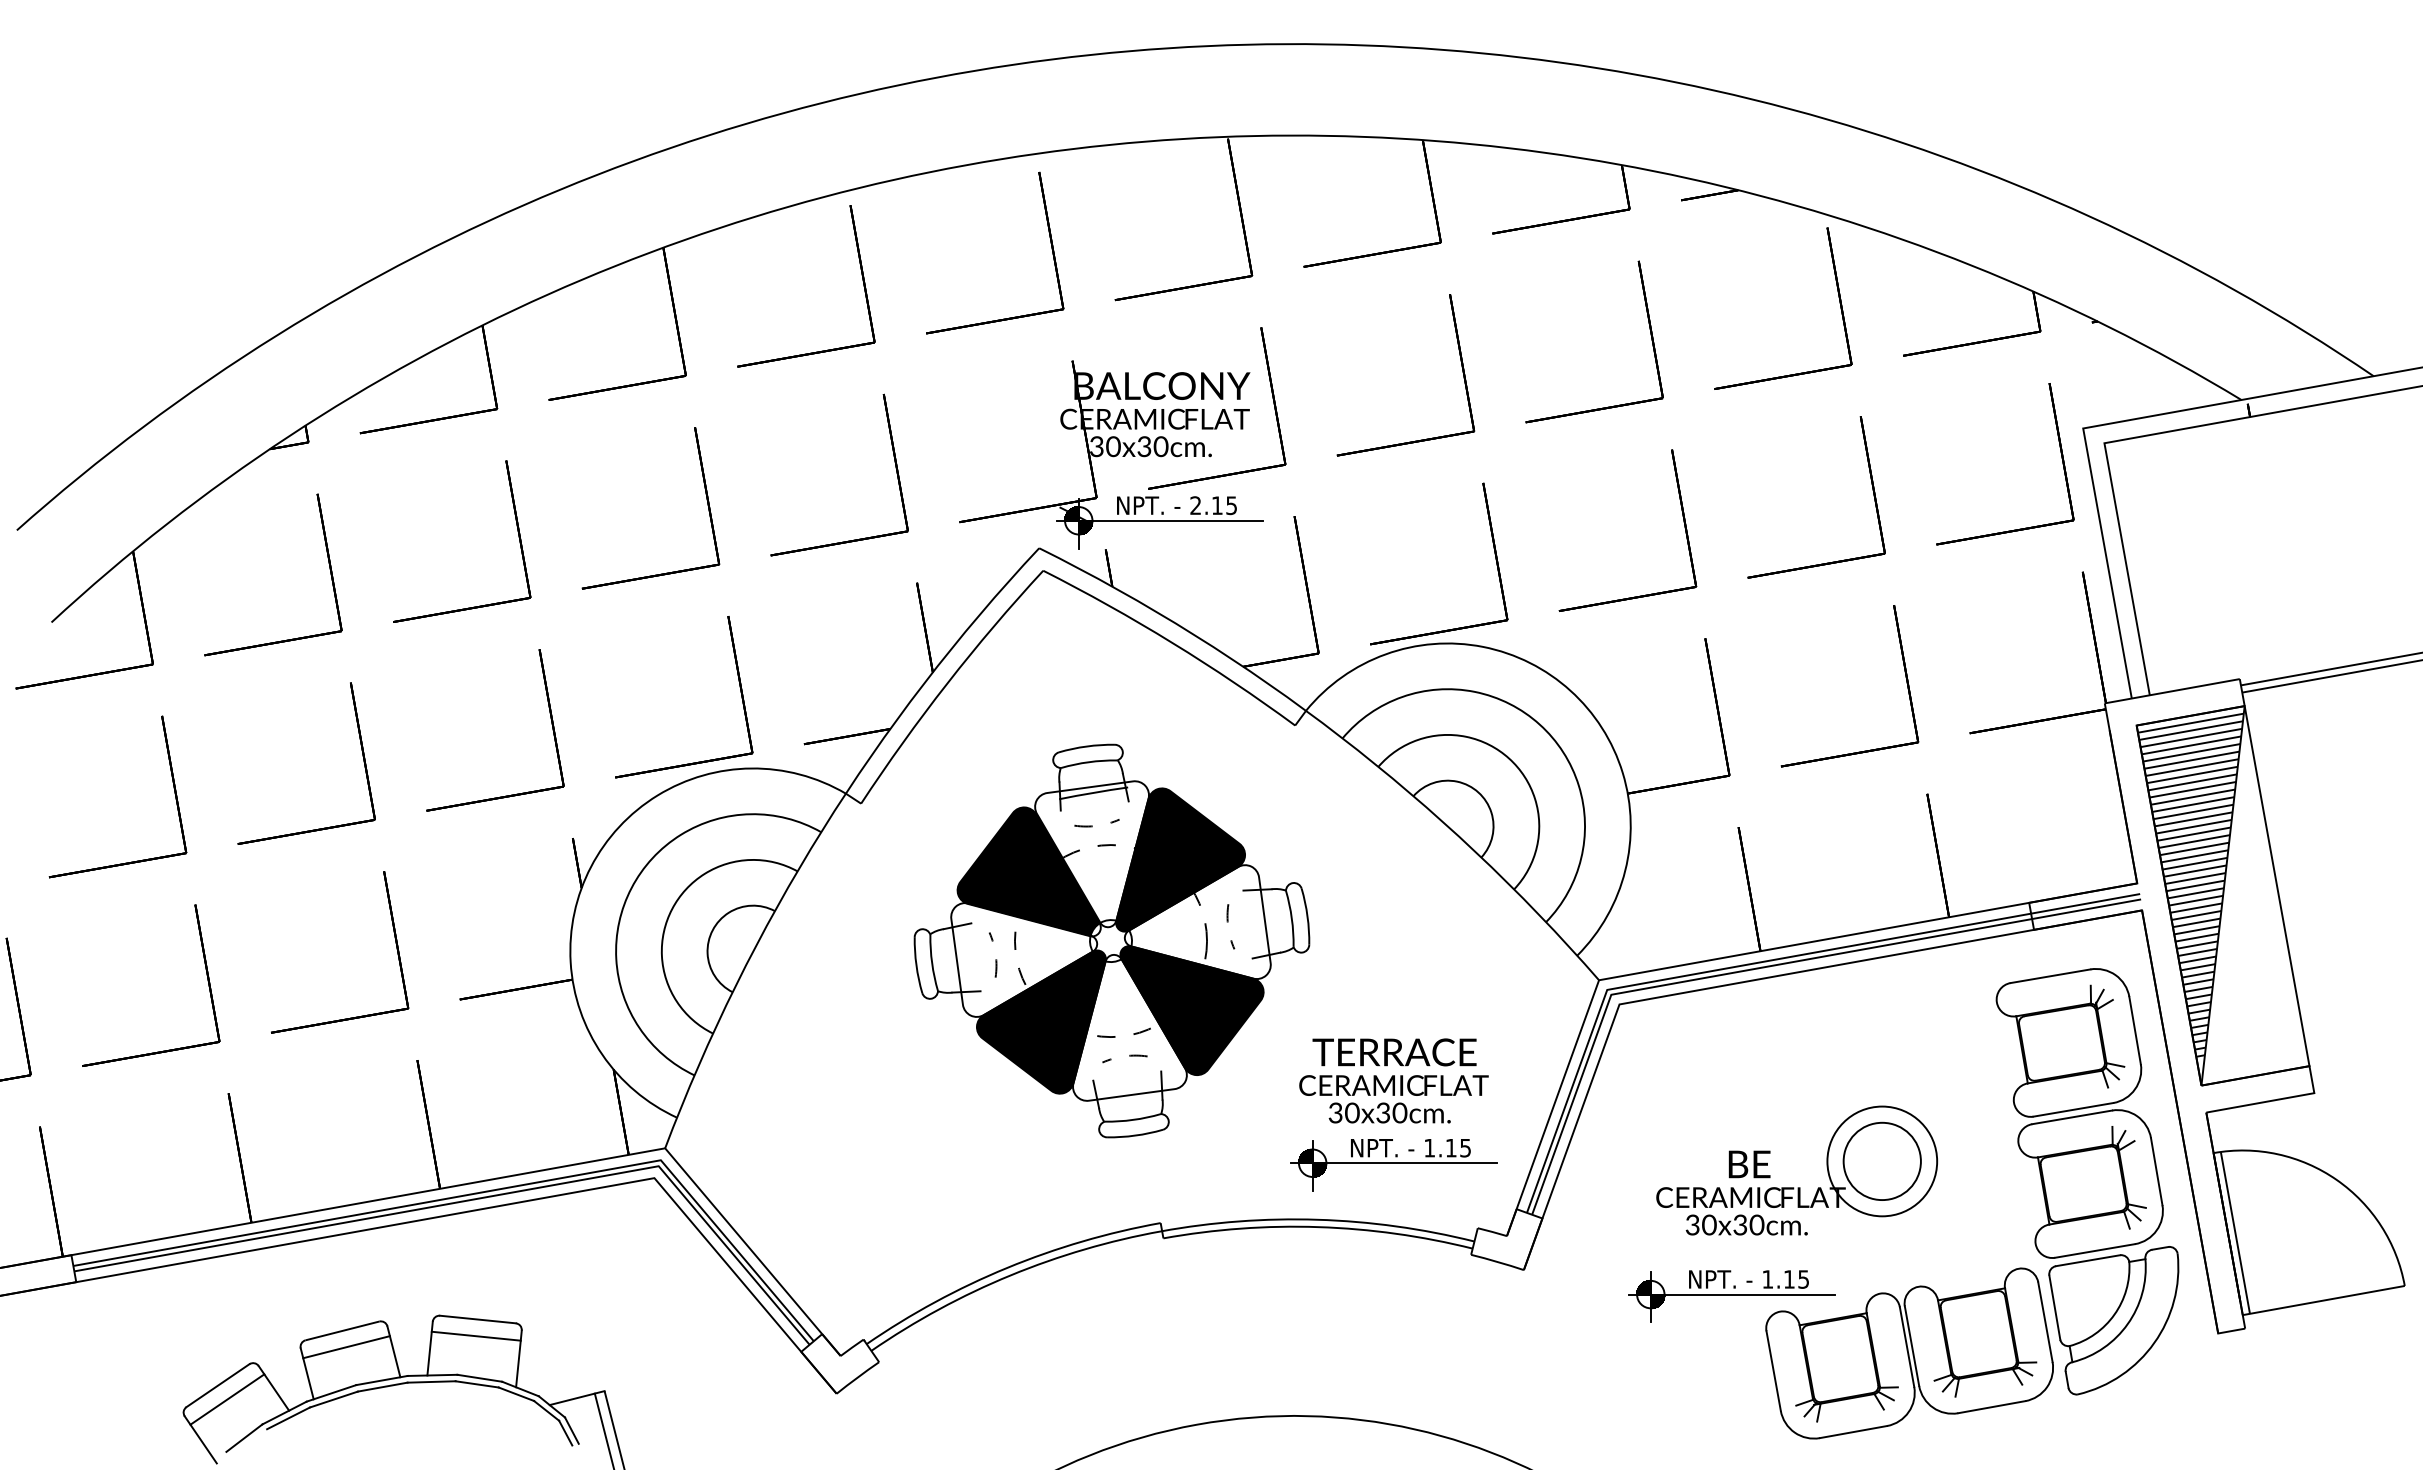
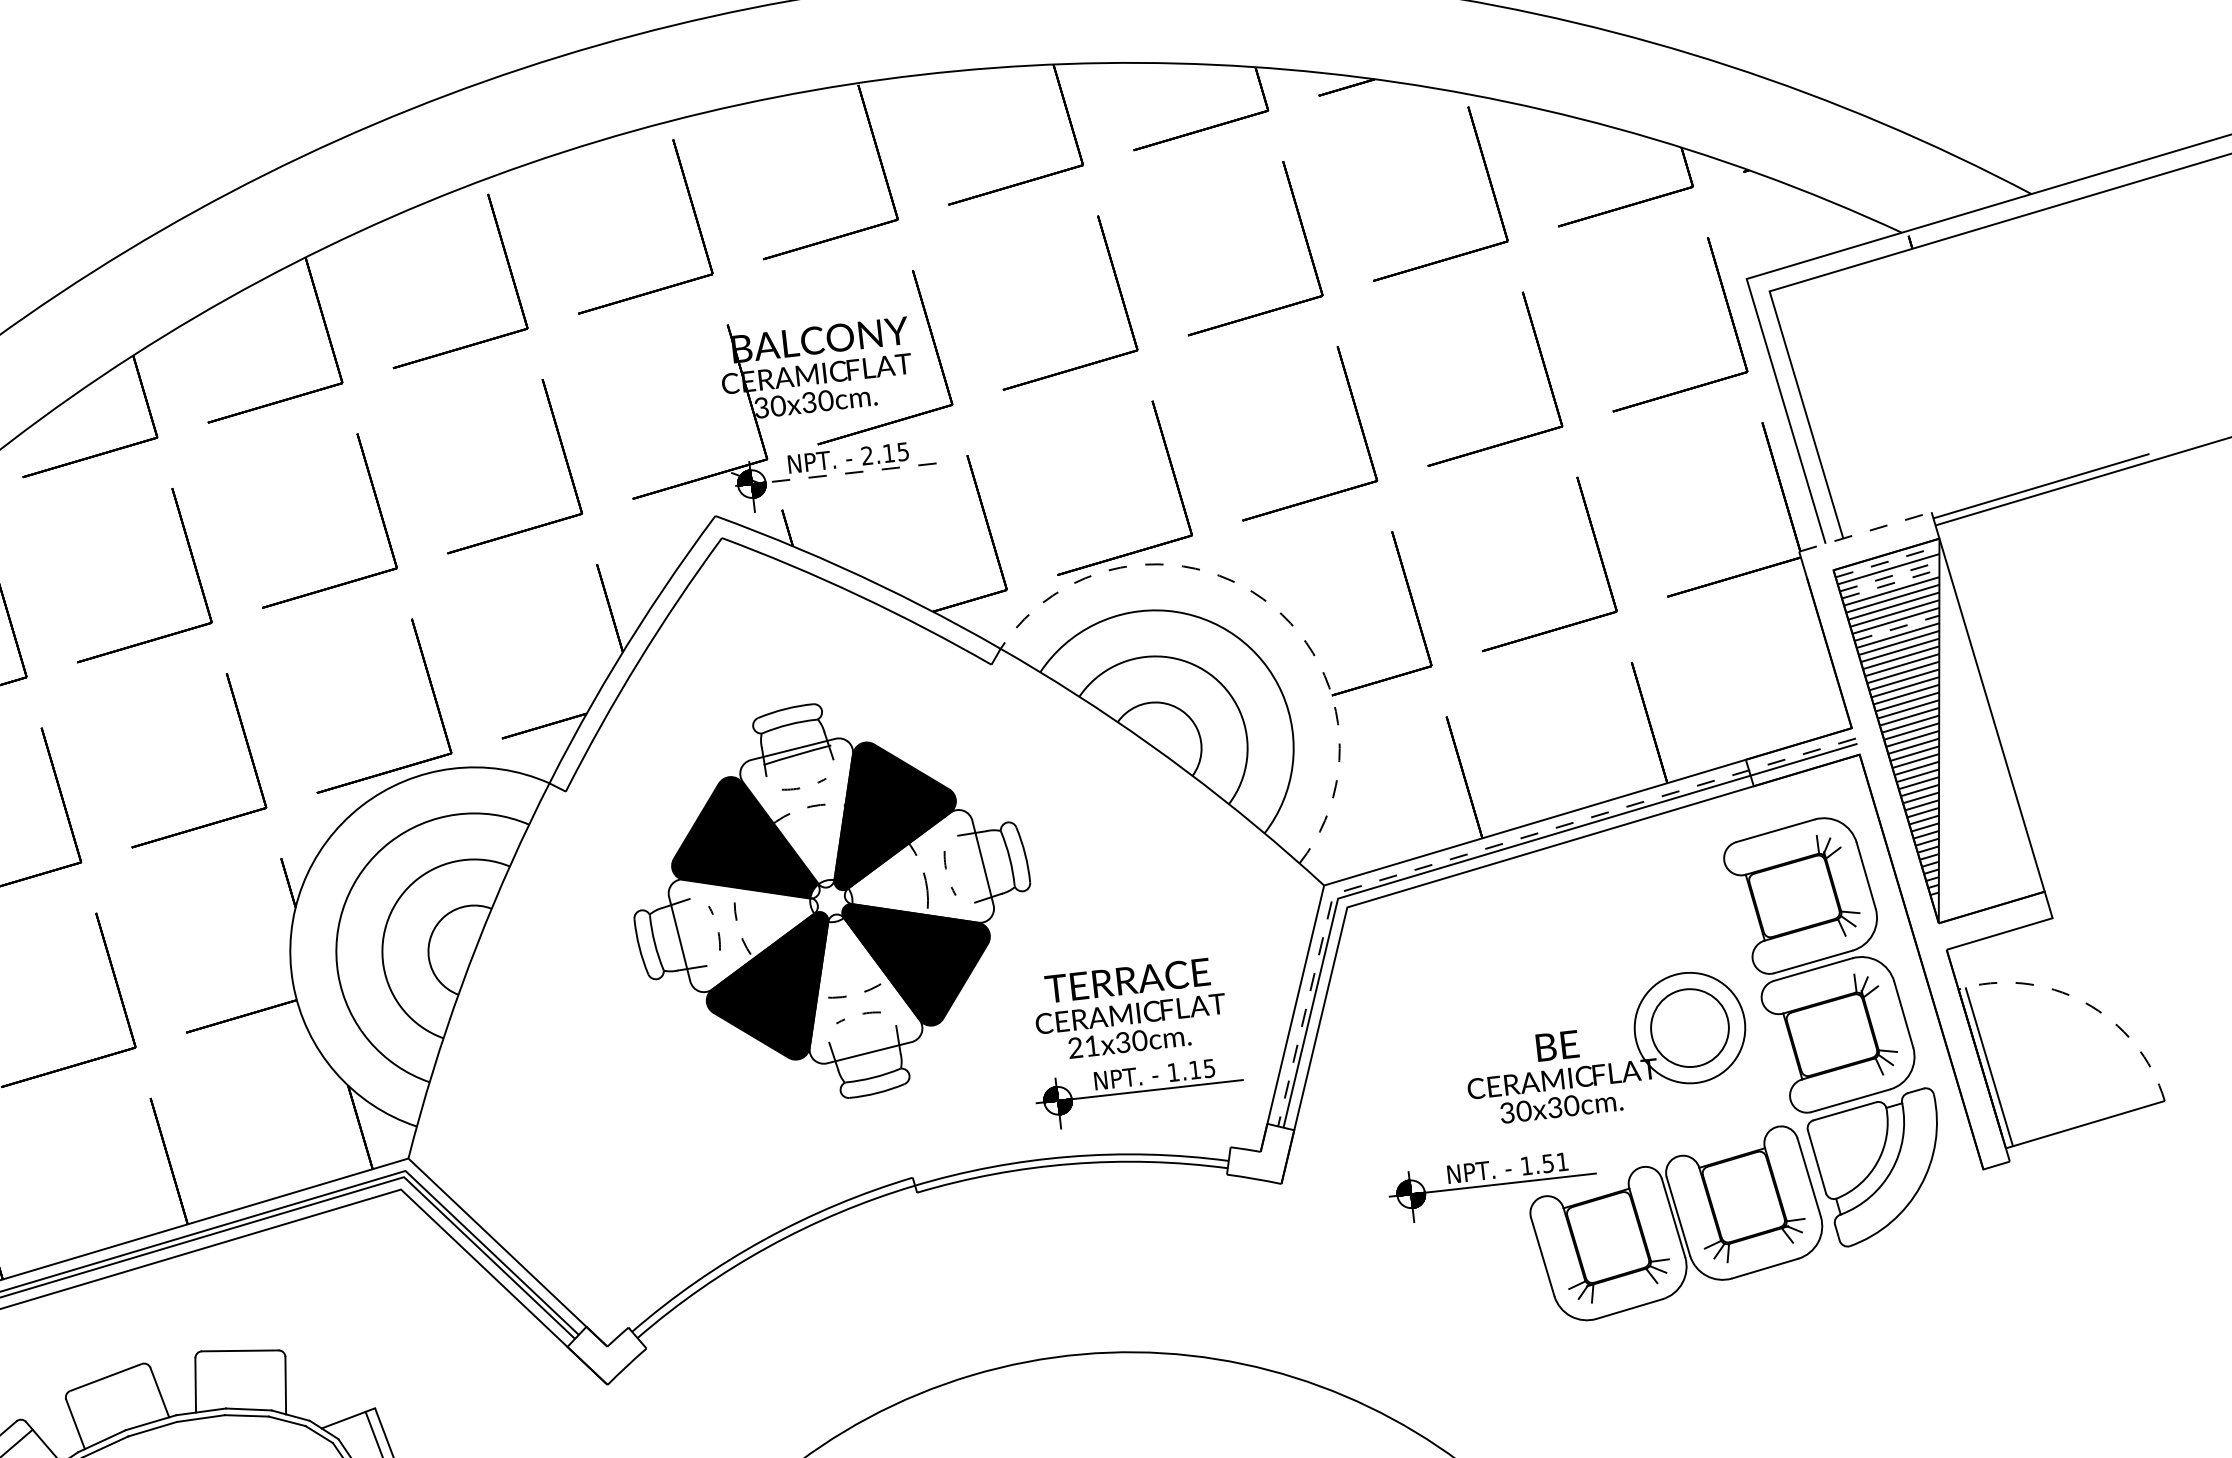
line: (1160, 520) -> (833, 474), solid -> dashed
arc: (1570, 690) -> (1263, 598), solid -> dashed
line: (2172, 691) -> (1865, 532), solid -> dashed
line: (2190, 723) -> (1887, 562), solid -> dashed
line: (2191, 738) -> (1889, 577), solid -> dashed
line: (2192, 745) -> (1891, 583), solid -> dashed
line: (2192, 789) -> (1896, 628), solid -> dashed
line: (1756, 963) -> (1479, 851), solid -> dashed
text: (1343, 1112) -> (1083, 1046), 30x30cm. -> 21x30cm.
arc: (2336, 1179) -> (2084, 1002), solid -> dashed
part: (1797, 1187) -> (1608, 1063), moved
text: (1796, 1279) -> (1555, 1162), 1.15 -> 1.51
line: (475, 1335) -> (239, 1367), removed
line: (346, 1347) -> (111, 1393), removed

